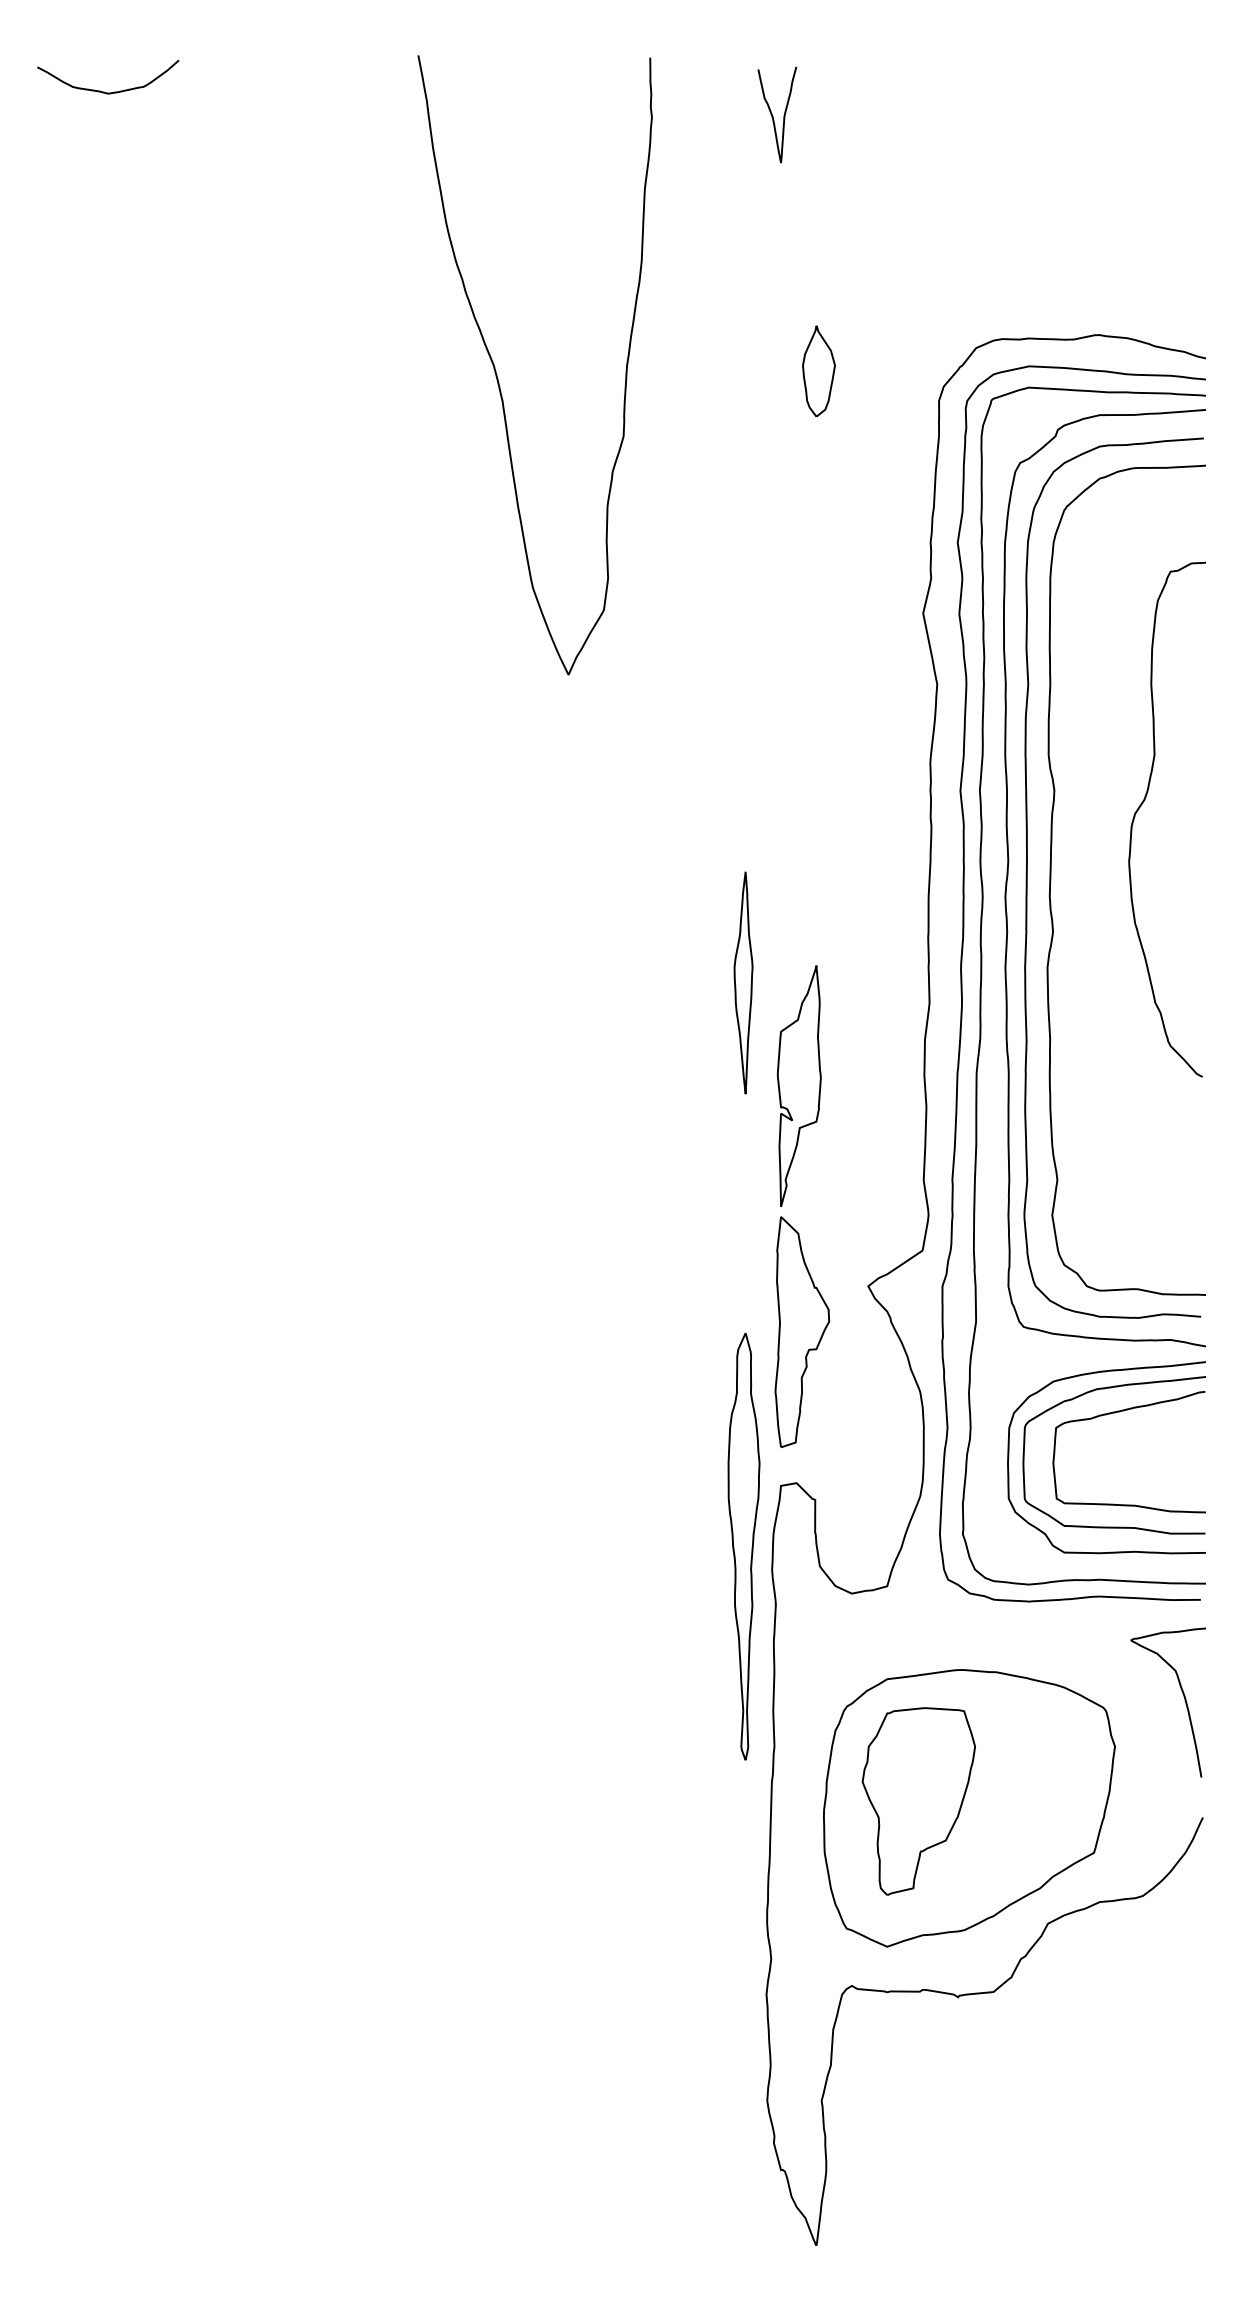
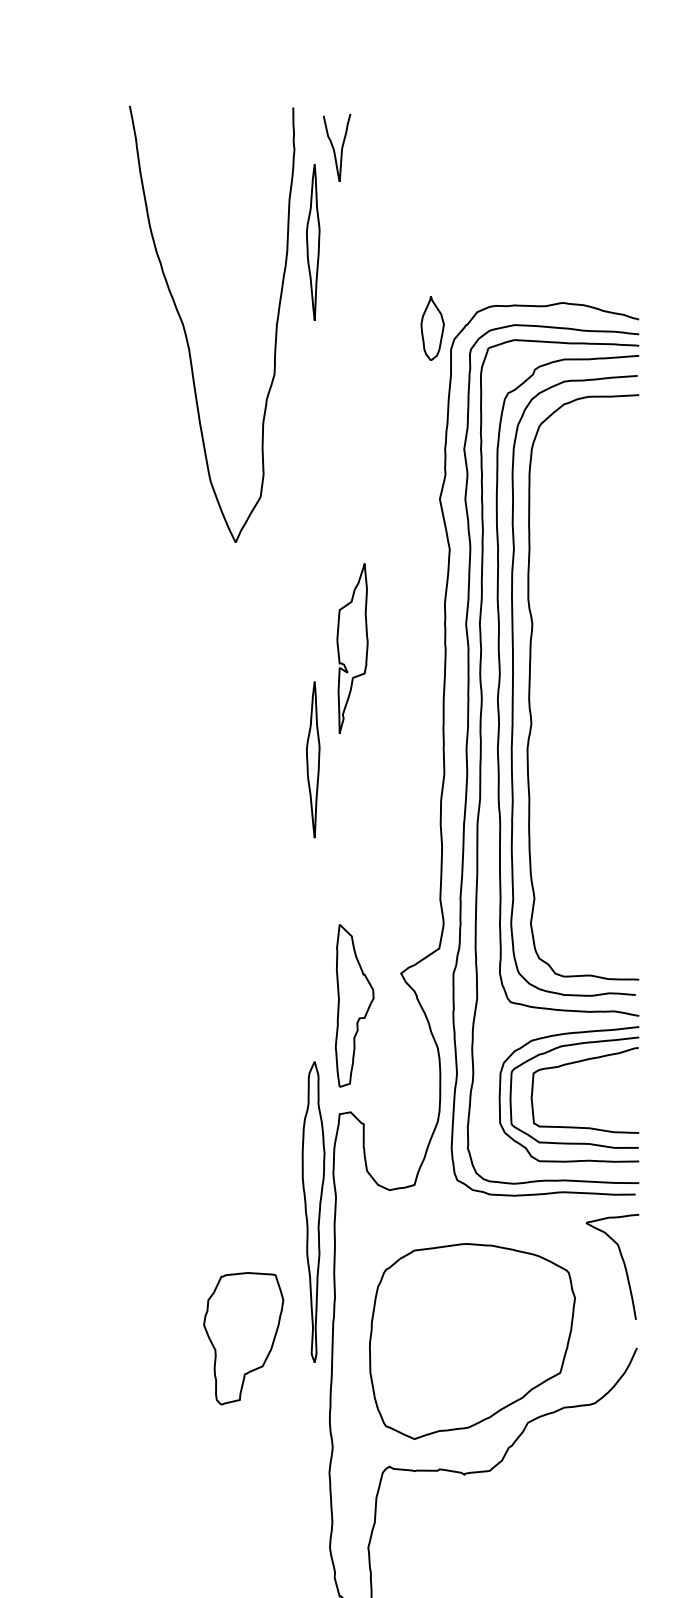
part: (743, 248) -> (313, 242), added
part: (818, 371) -> (432, 328), moved
curve: (497, 374) -> (185, 330), moved
curve: (1143, 803) -> (595, 633), removed
part: (799, 1085) -> (352, 648), moved
part: (743, 1546) -> (313, 1211), moved
part: (918, 1801) -> (243, 1338), moved

